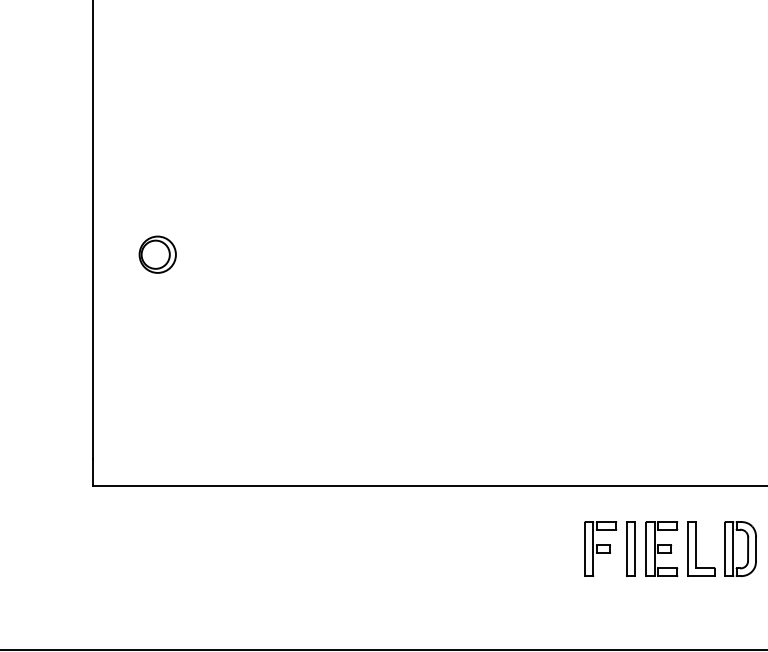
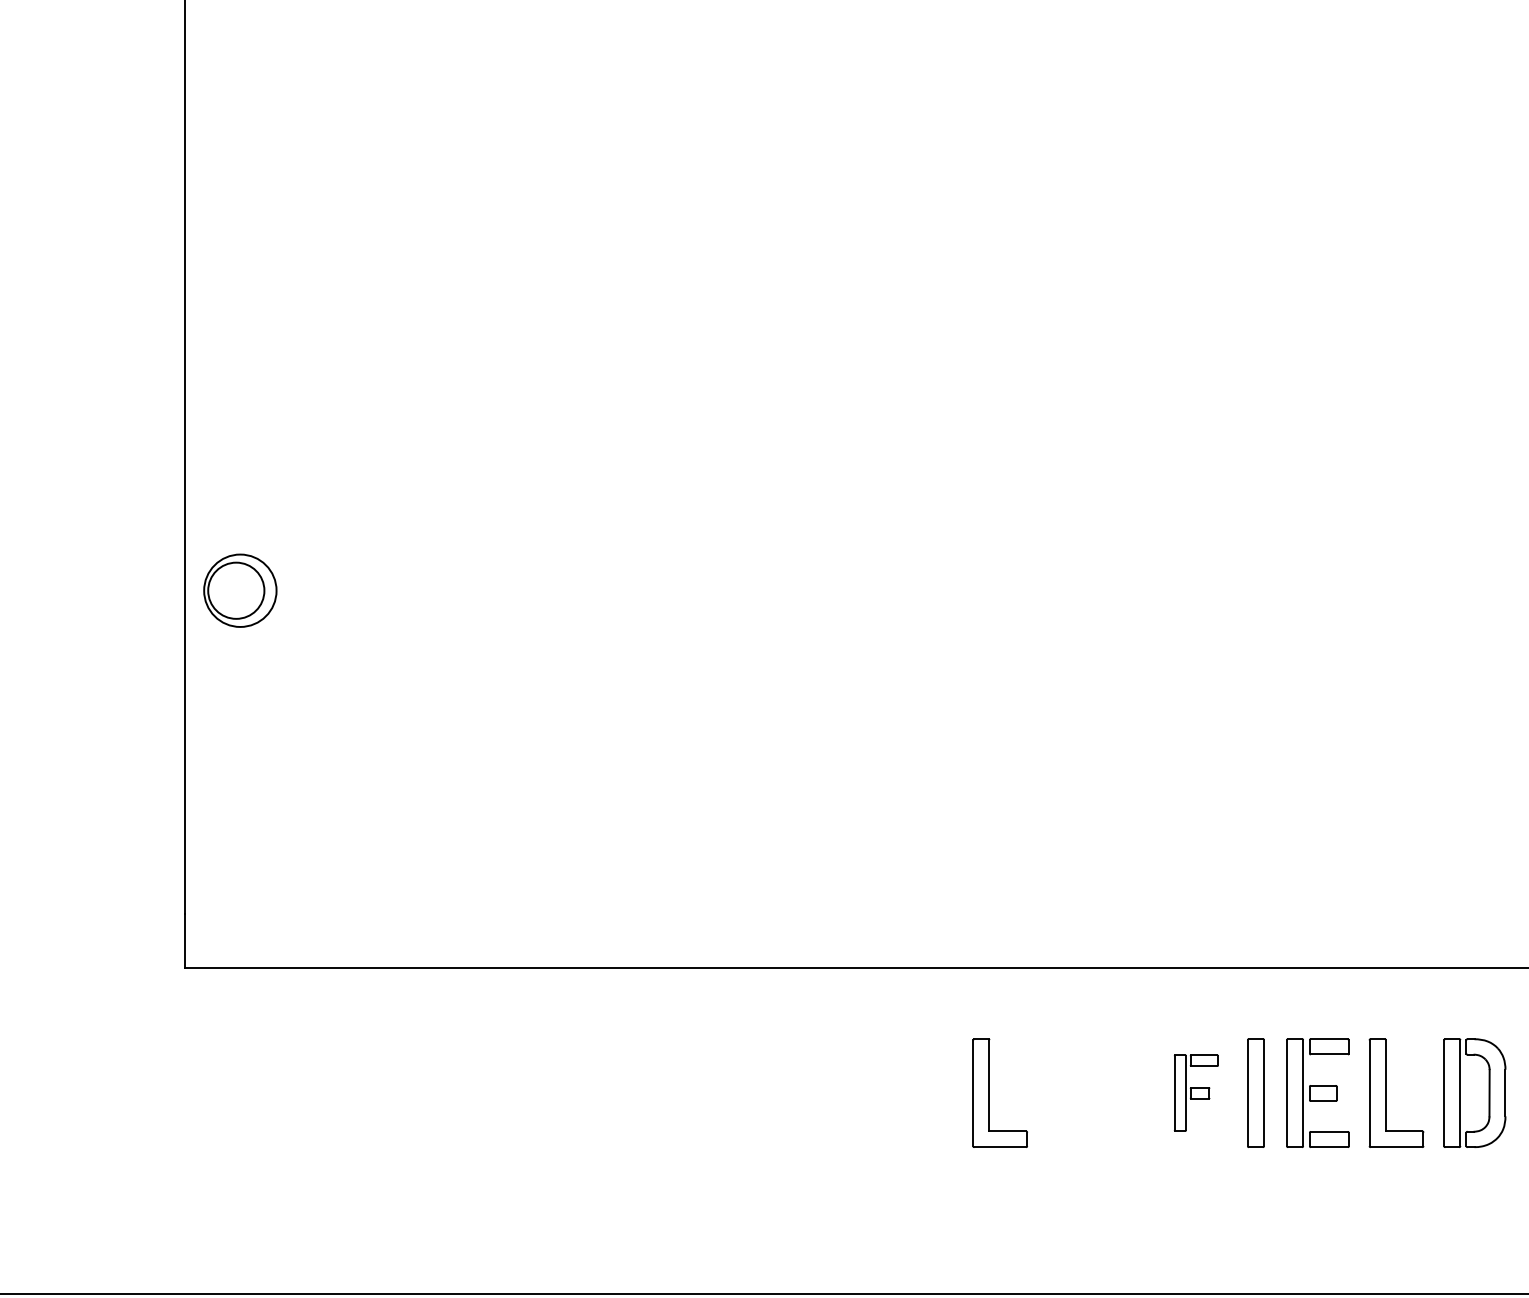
part: (157, 254) -> (239, 590), moved
part: (502, 548) -> (1000, 1092), added
part: (600, 548) -> (1195, 1092), size x0.7

